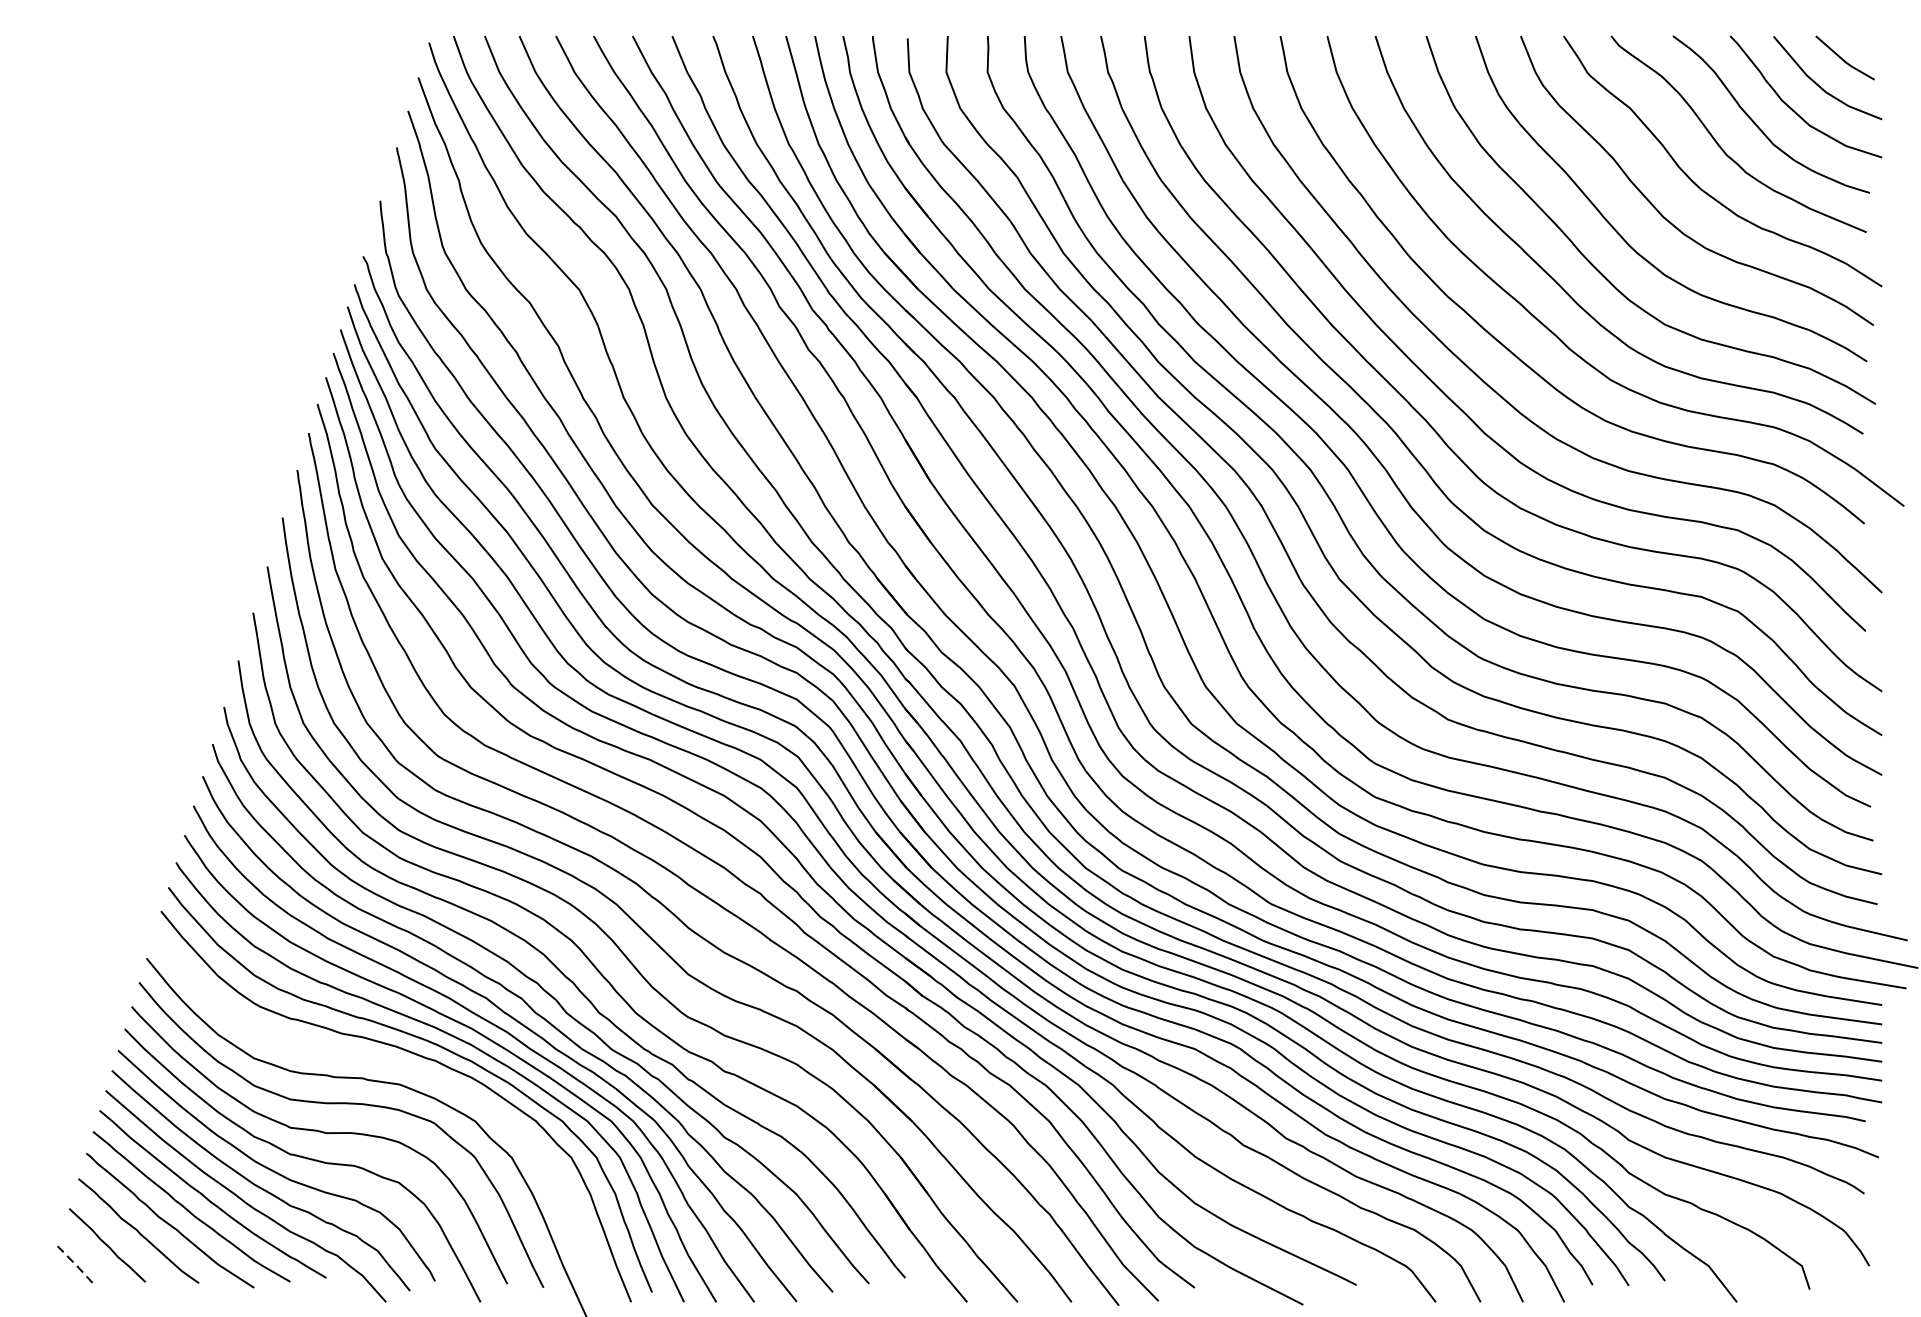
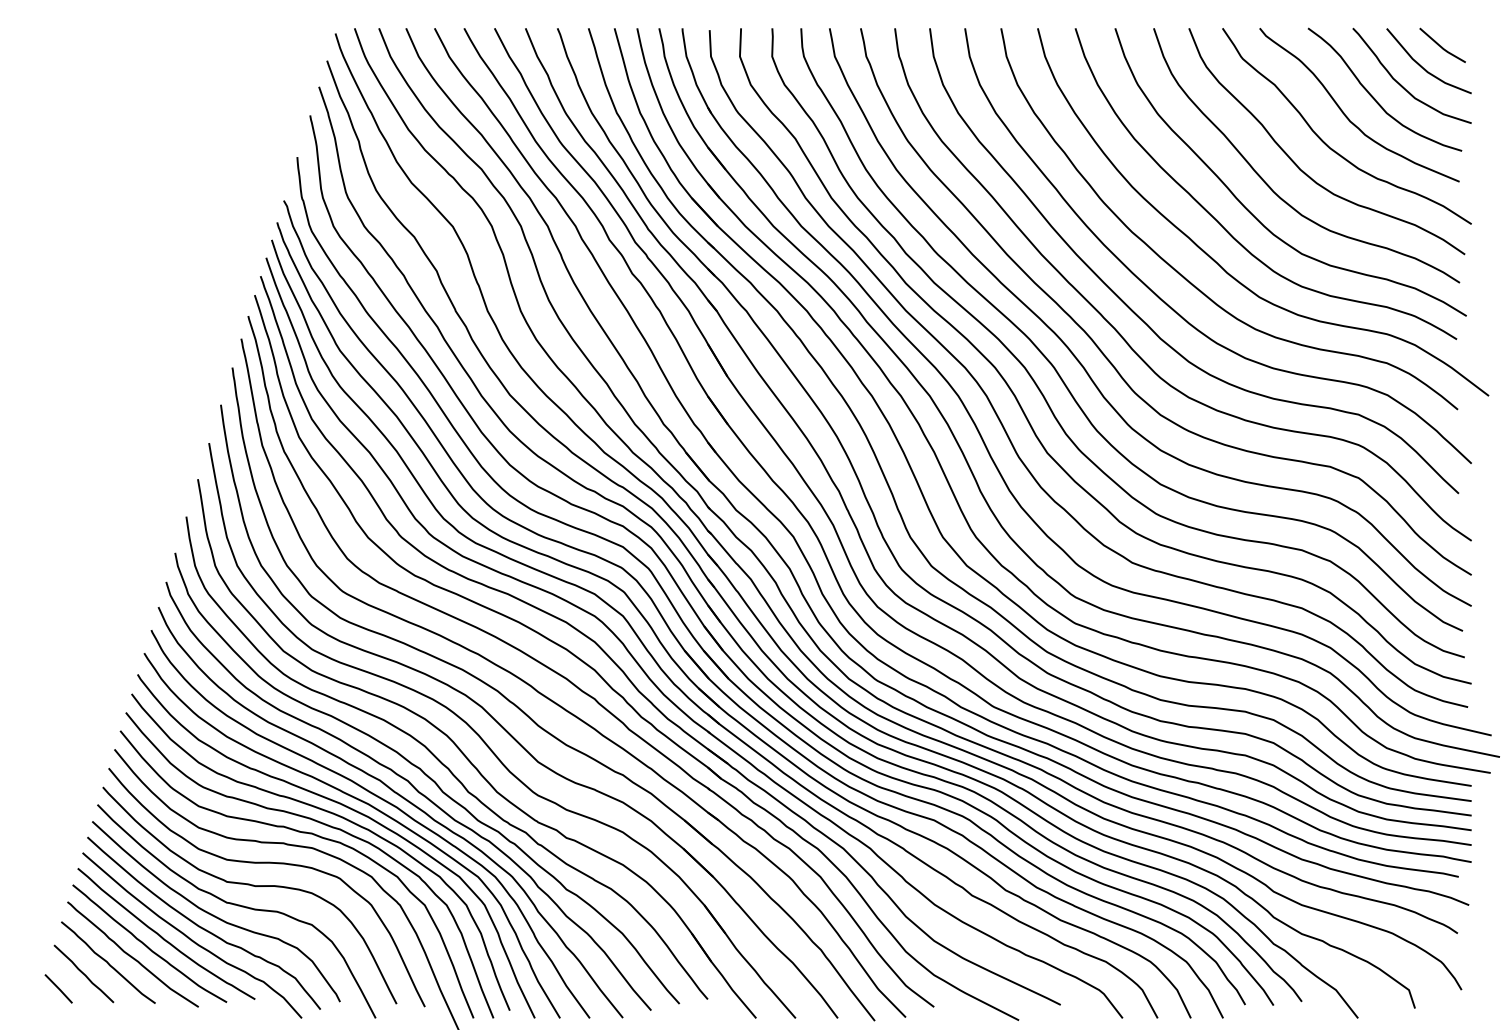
curve: (386, 1065) -> (302, 833), added
line: (74, 1264) -> (58, 988), dashed -> solid

